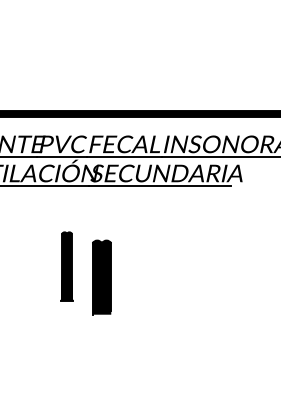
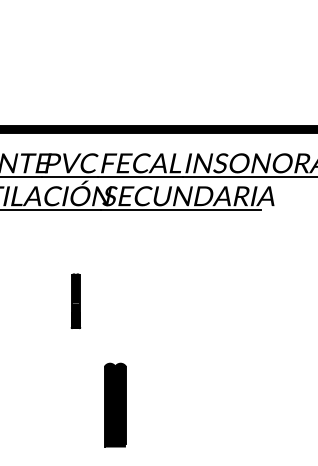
part: (66, 266) -> (75, 301), size x0.7
part: (101, 277) -> (114, 405), moved

